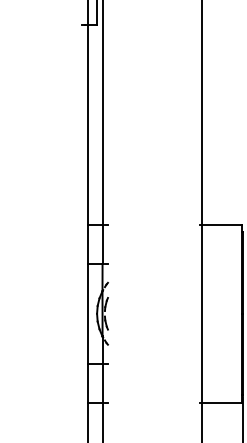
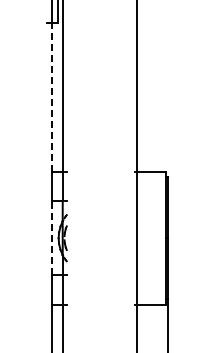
line: (87, 124) -> (51, 97), solid -> dashed
line: (87, 312) -> (51, 237), solid -> dashed

